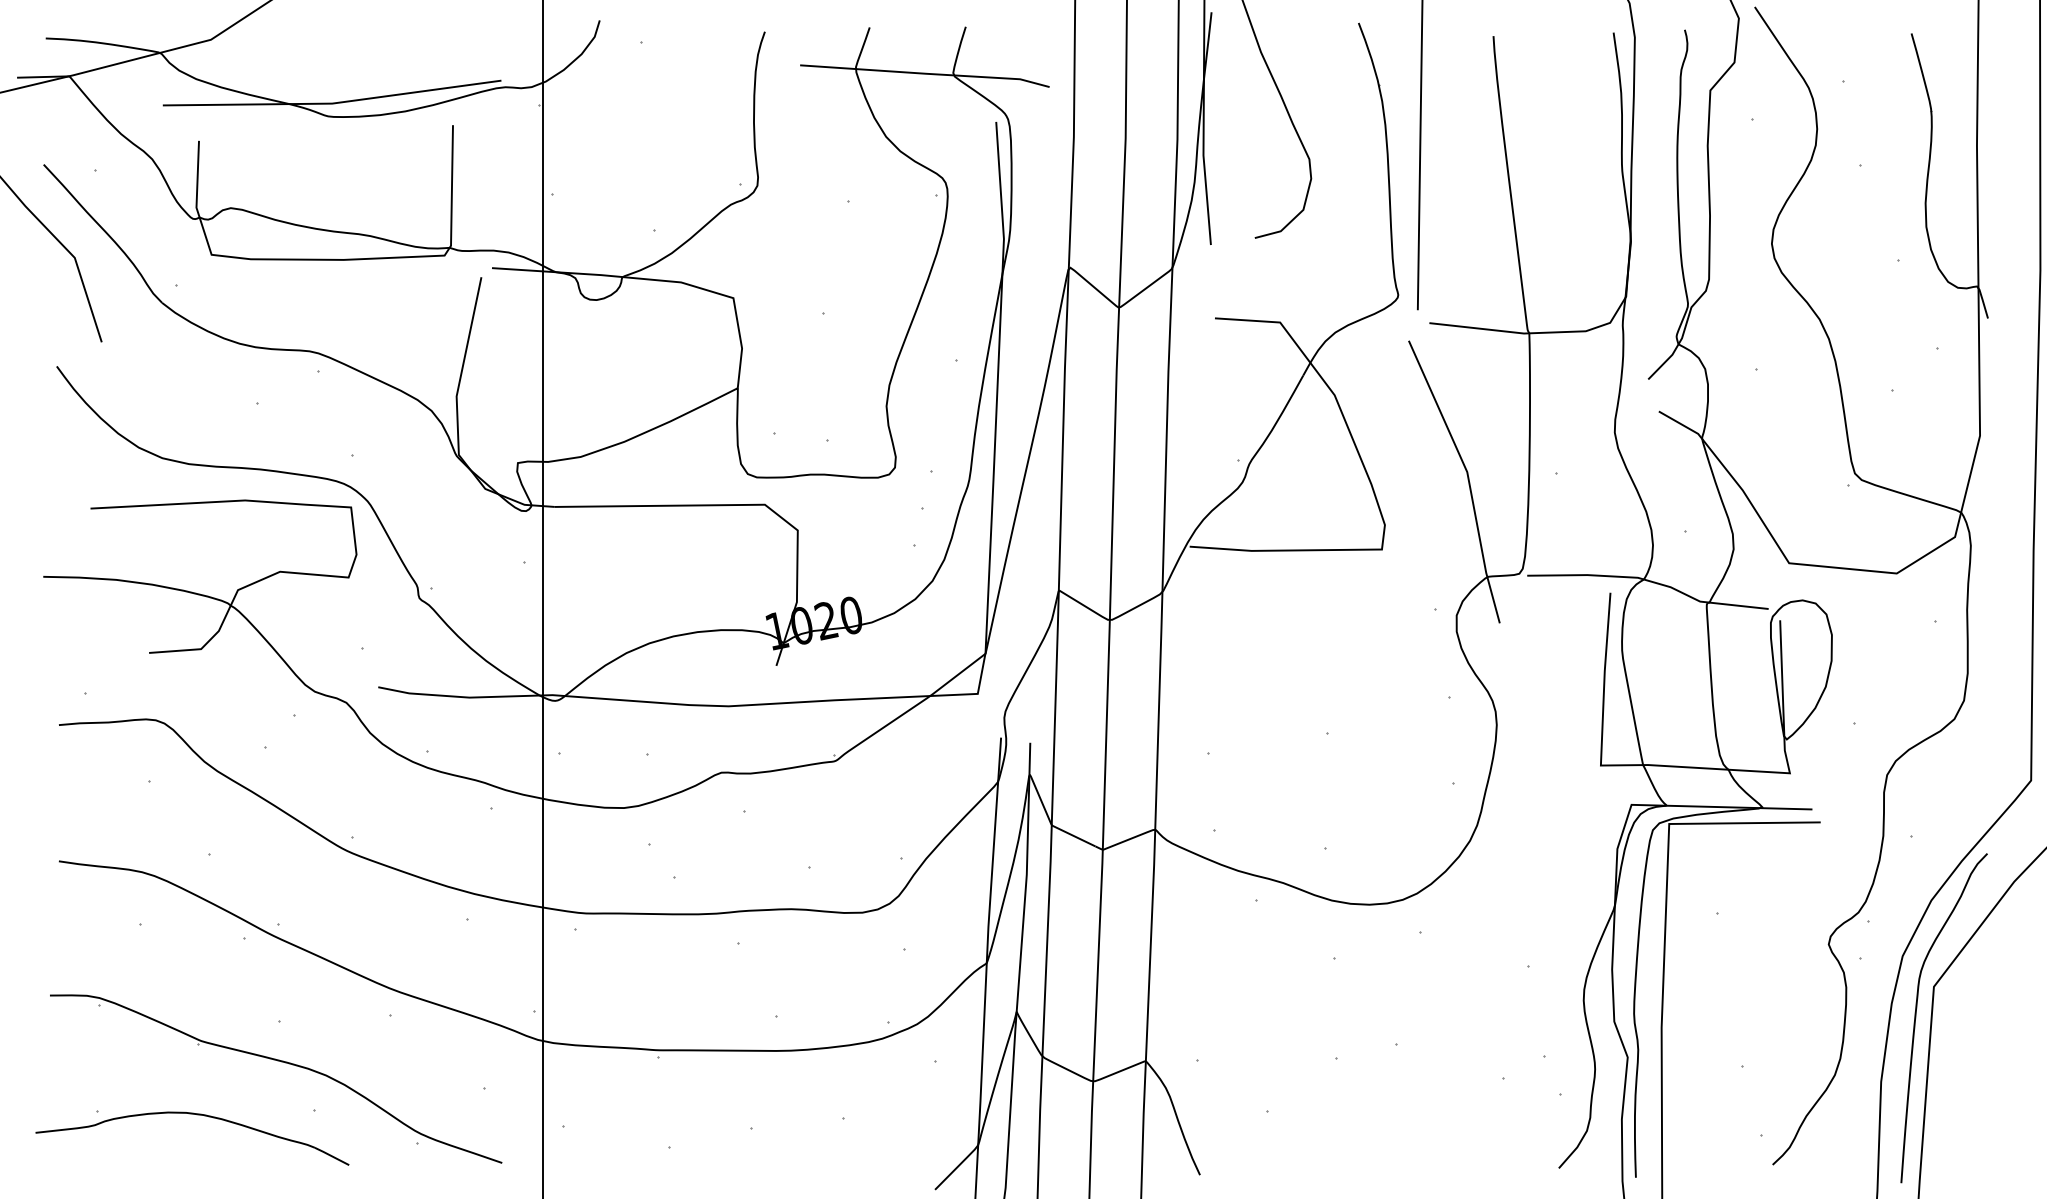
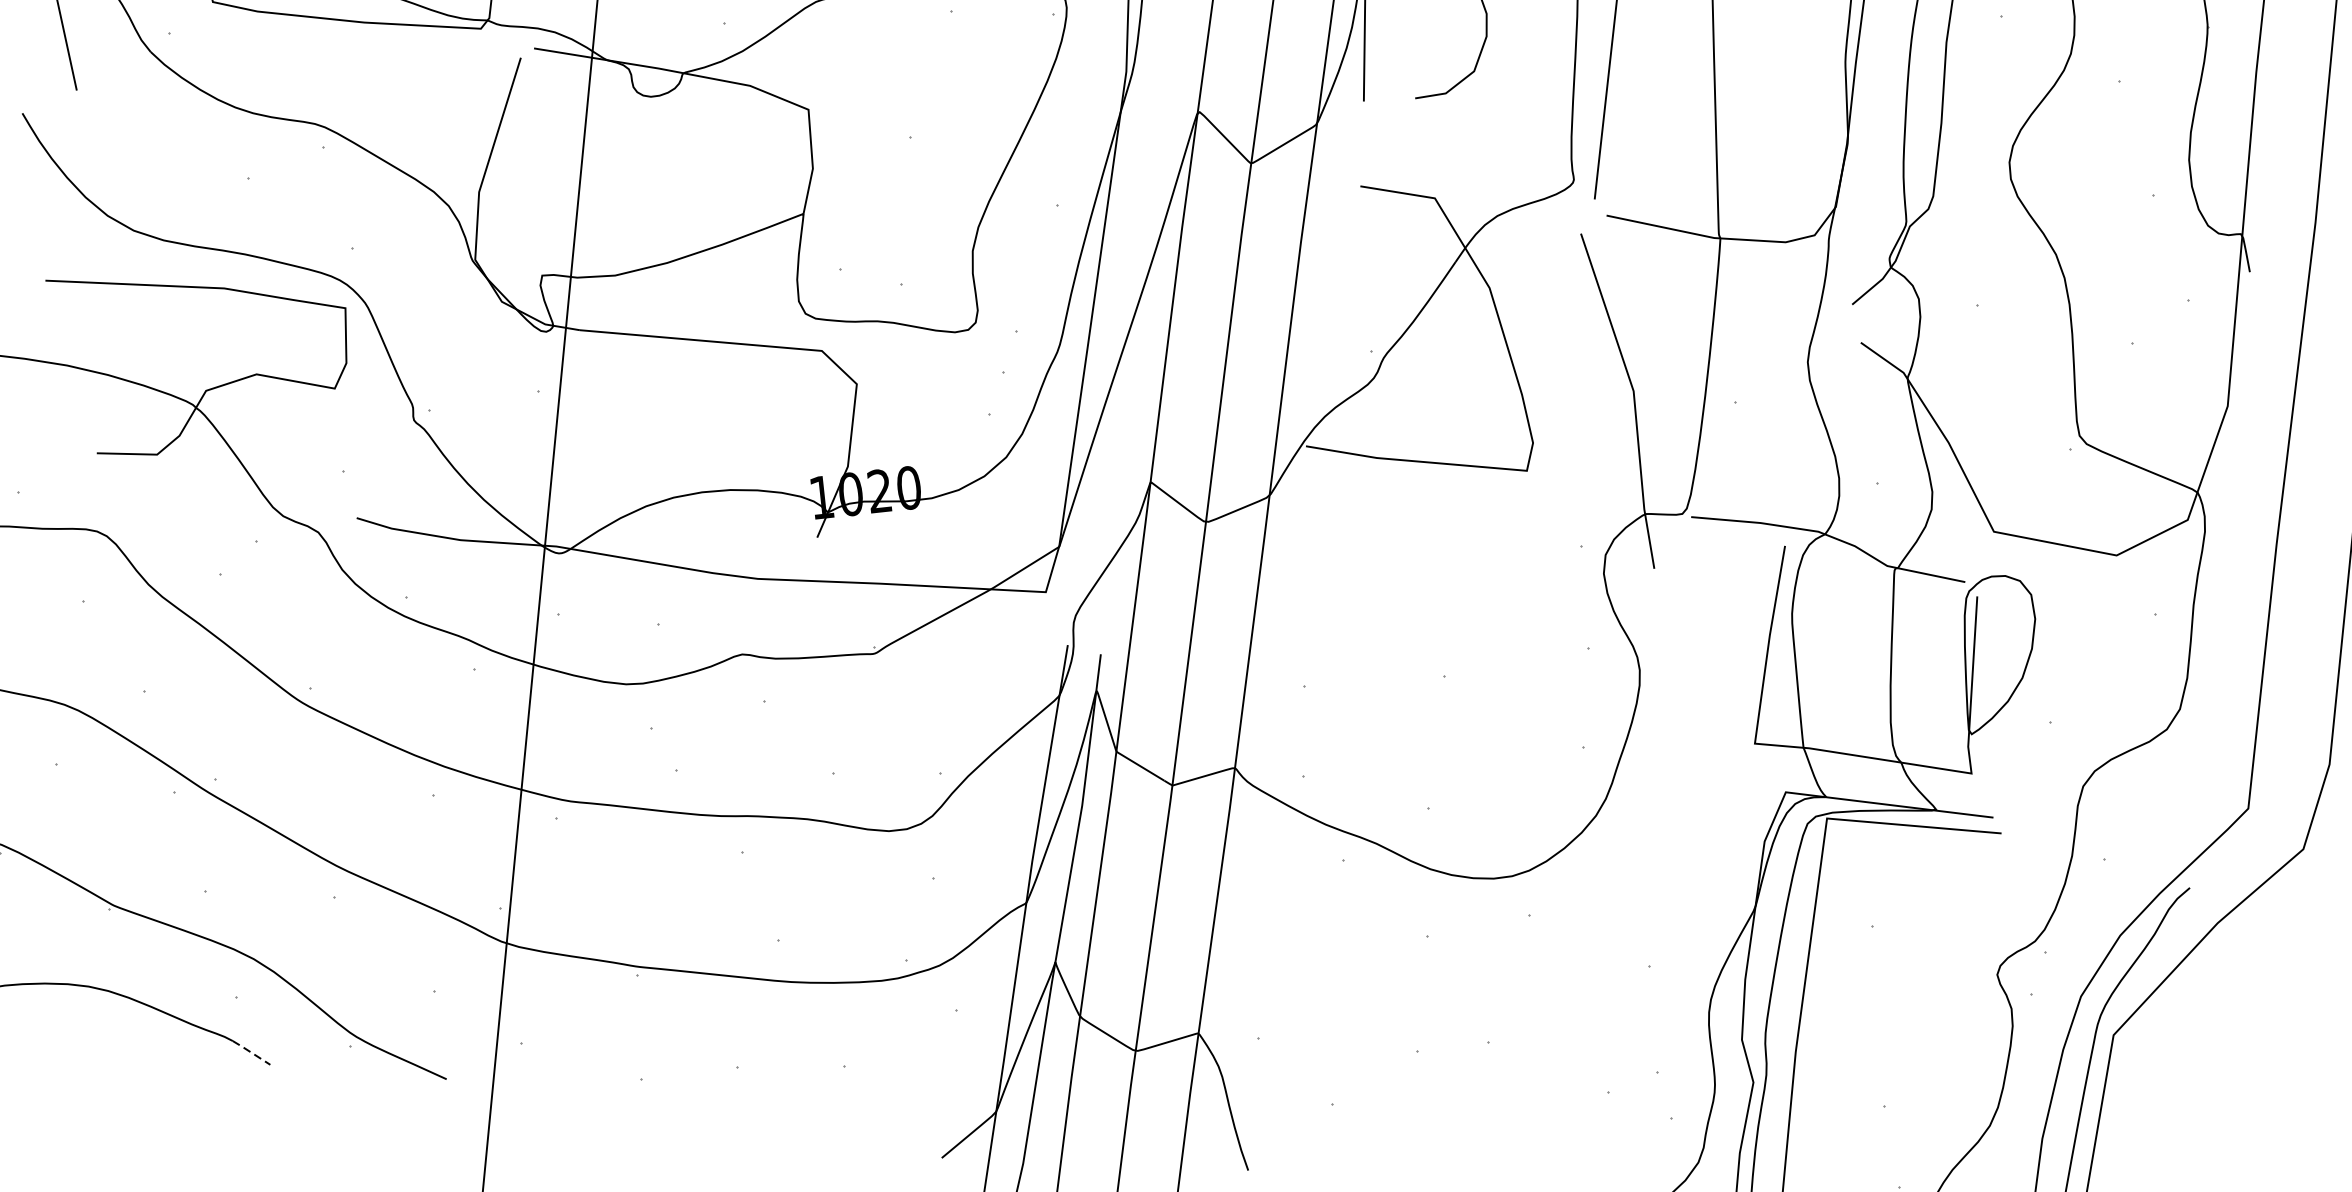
line: (331, 1156) -> (250, 1052), solid -> dashed

